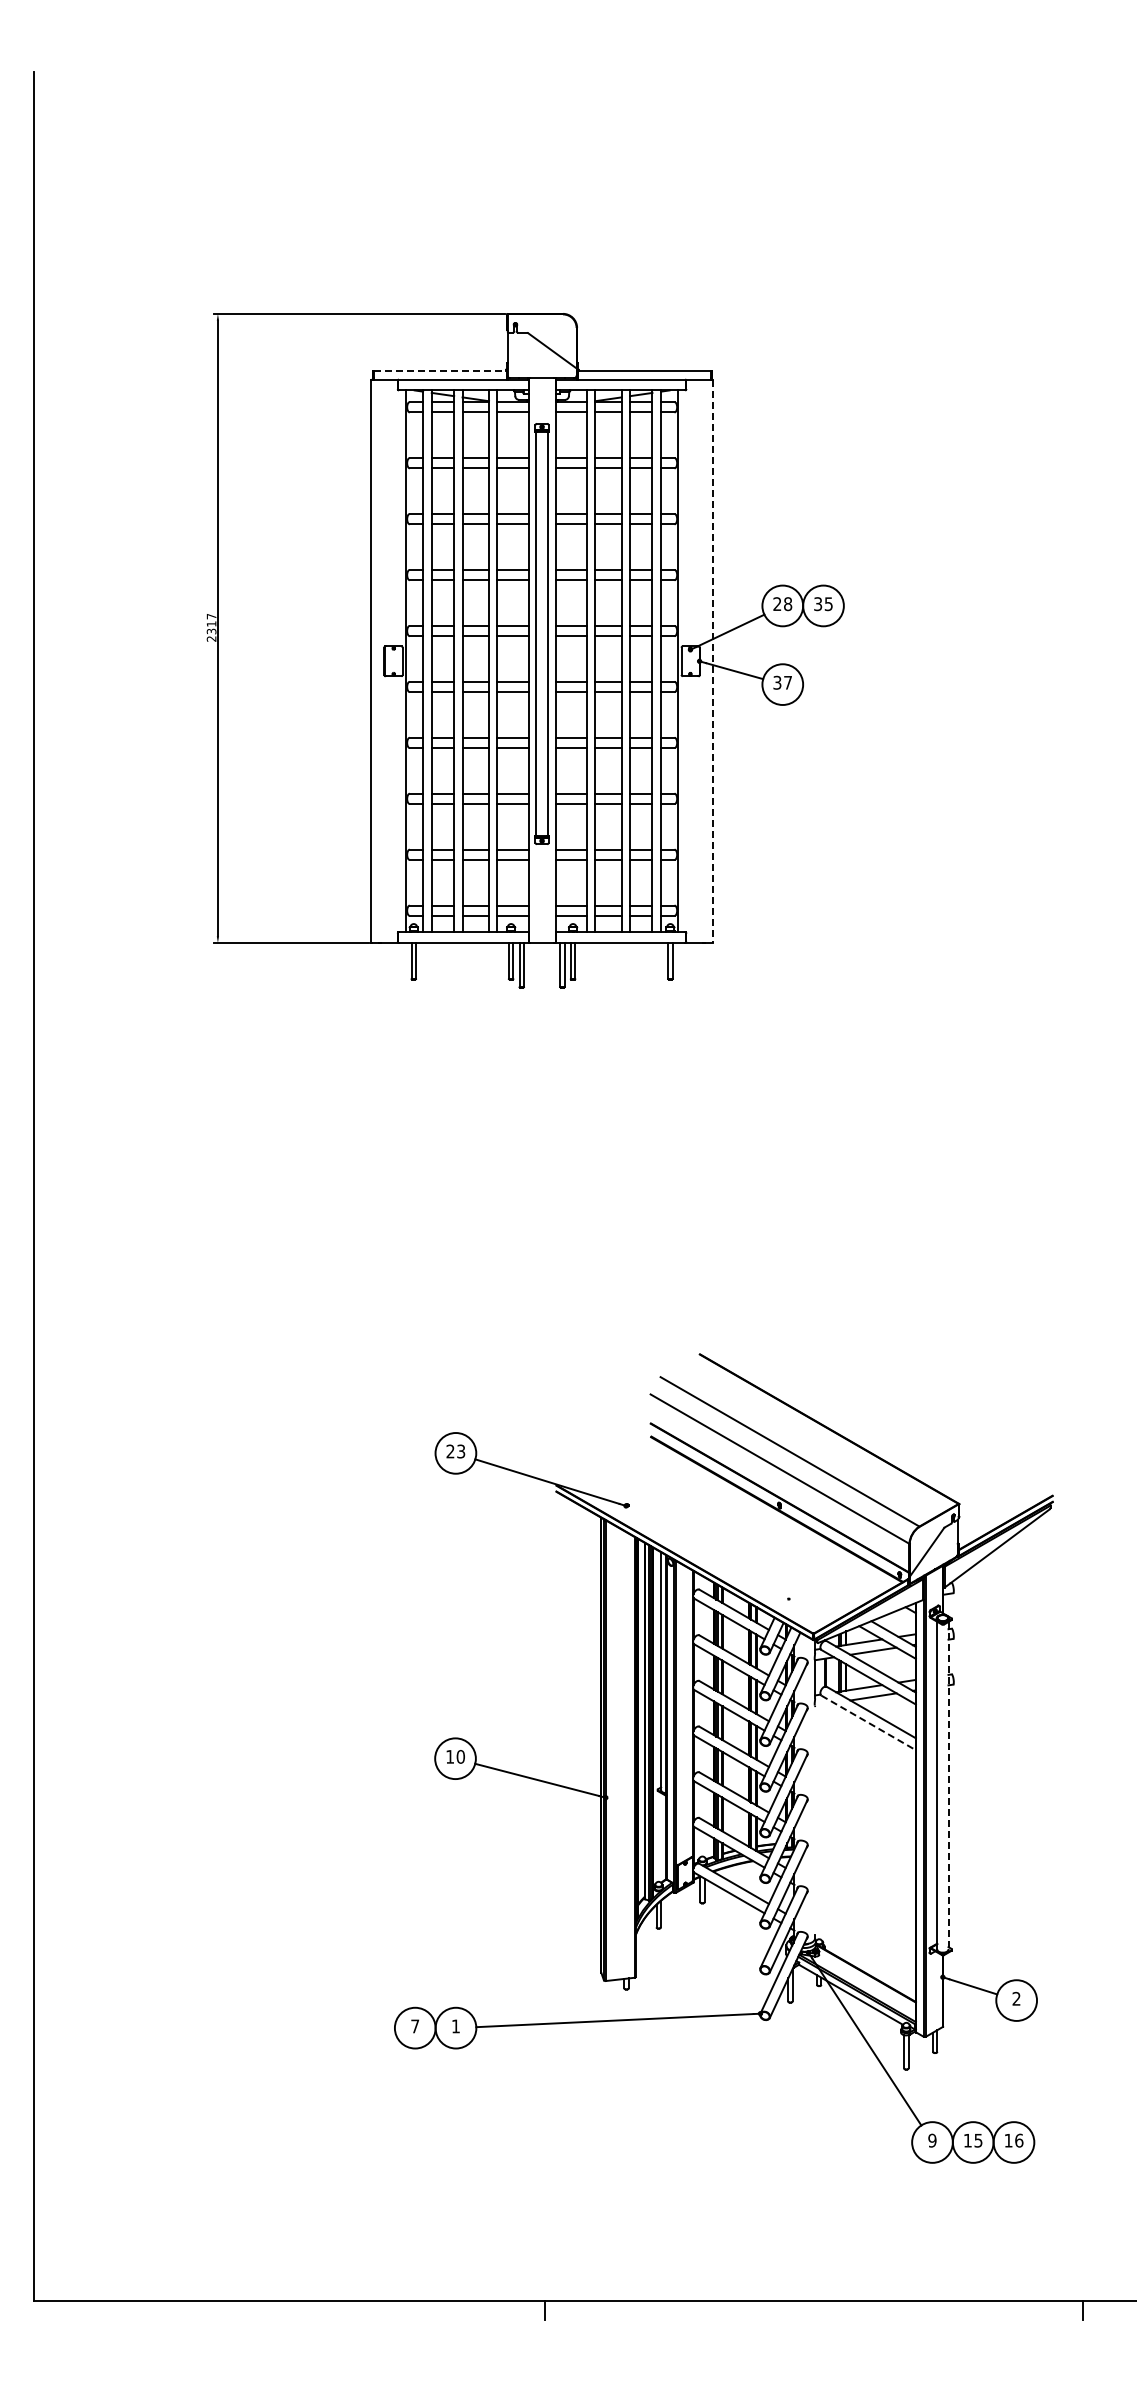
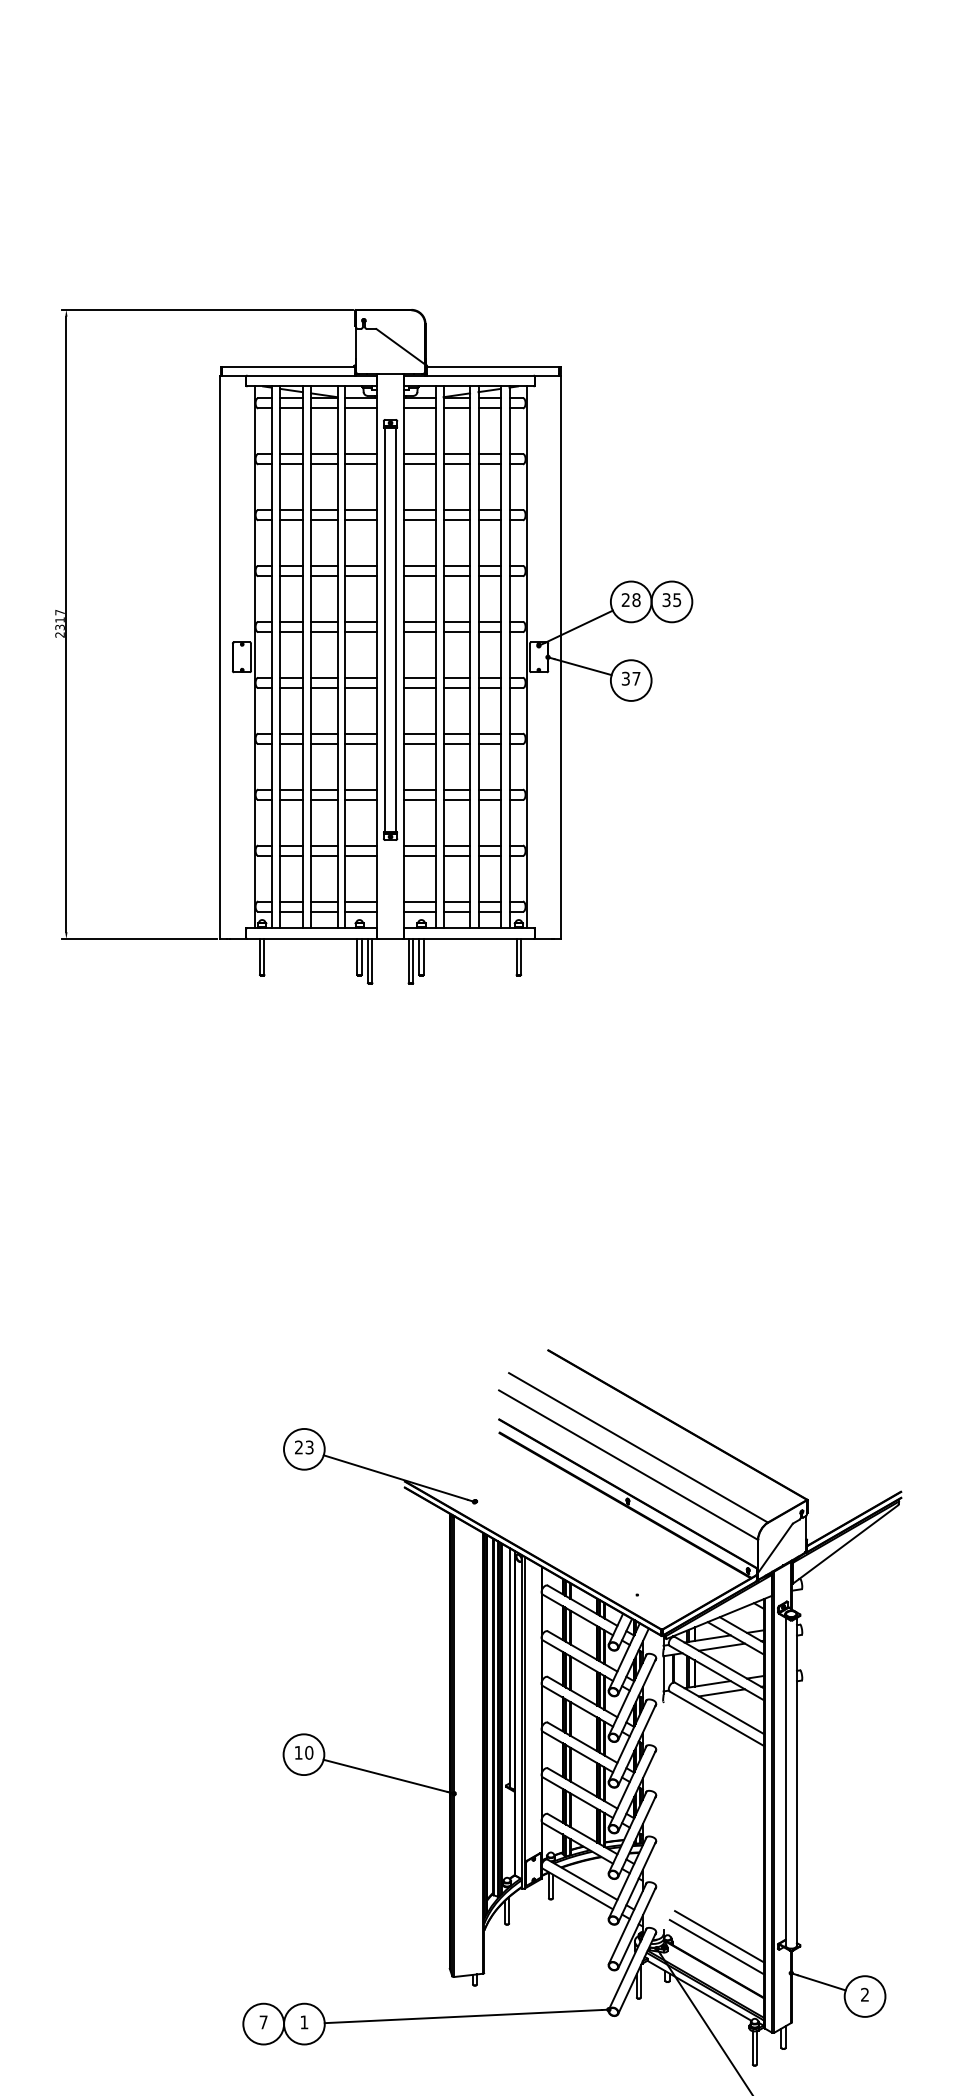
line: (440, 371) -> (288, 367), dashed -> solid
line: (712, 661) -> (560, 657), dashed -> solid
line: (868, 1722) -> (716, 1718), dashed -> solid
line: (948, 1785) -> (796, 1781), dashed -> solid
line: (870, 1940) -> (718, 1936), added
line: (868, 1951) -> (716, 1947), added

